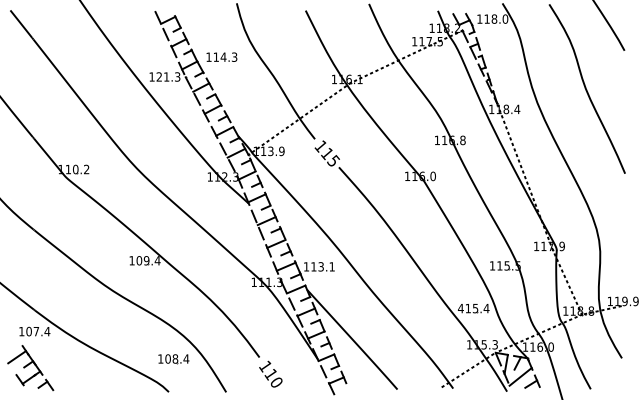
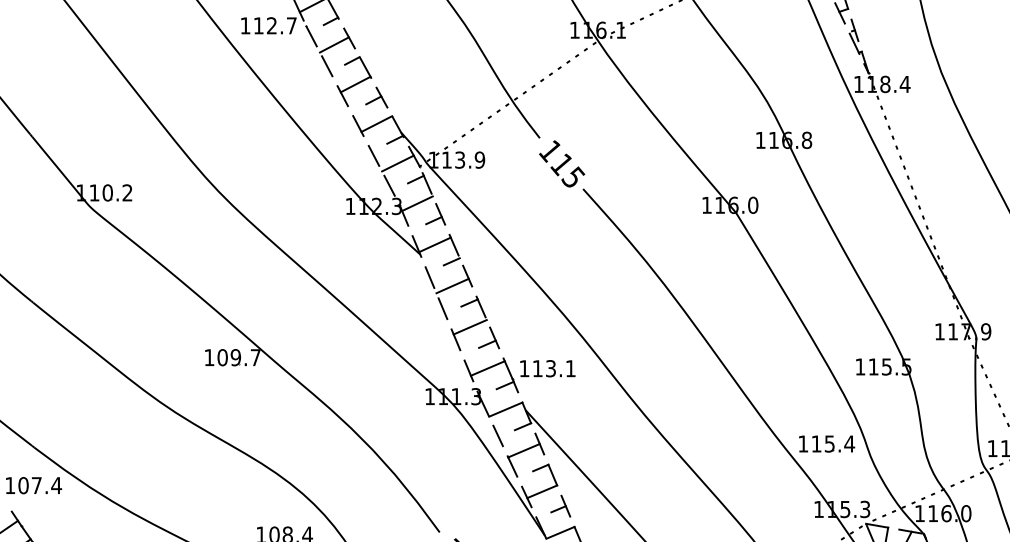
text: (168, 76) -> (275, 24), 121.3 -> 112.7
text: (157, 260) -> (255, 357), 109.4 -> 109.7
text: (460, 308) -> (802, 443), 415.4 -> 115.4

